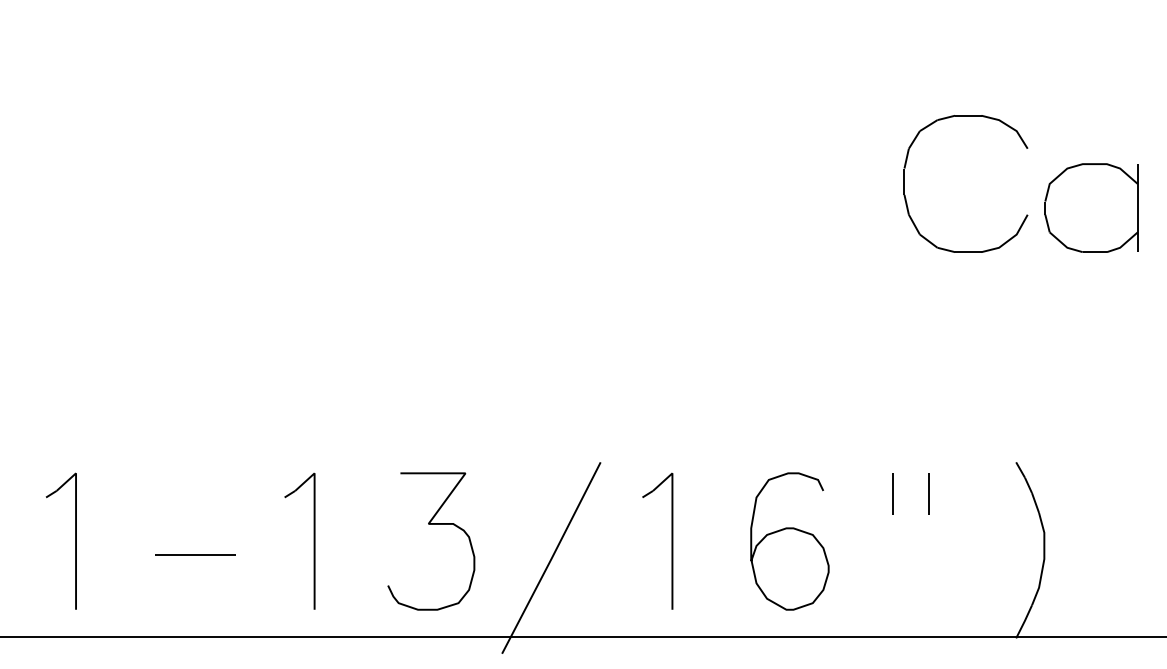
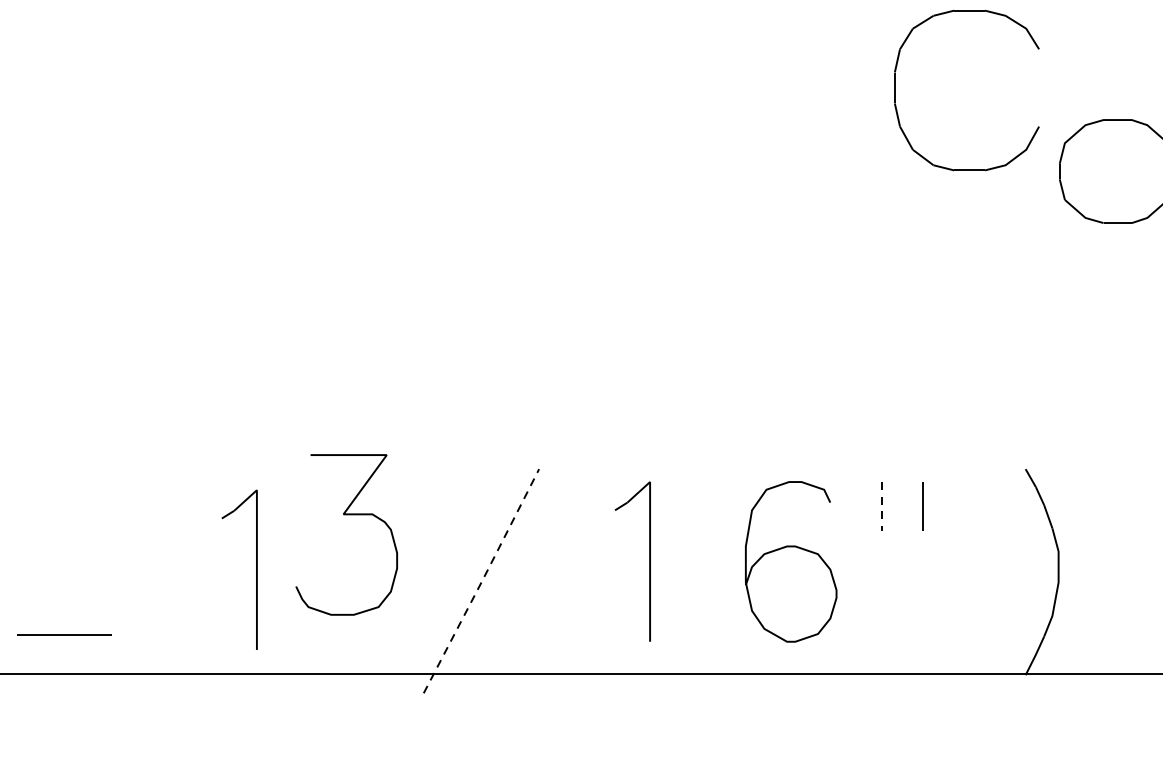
part: (906, 198) -> (897, 107), moved
line: (893, 494) -> (881, 506), solid -> dashed
curve: (431, 524) -> (346, 515), moved
curve: (789, 529) -> (790, 547), moved
part: (313, 540) -> (255, 568), moved
part: (671, 540) -> (649, 560), moved
line: (195, 554) -> (64, 634), moved
line: (551, 558) -> (481, 581), solid -> dashed

